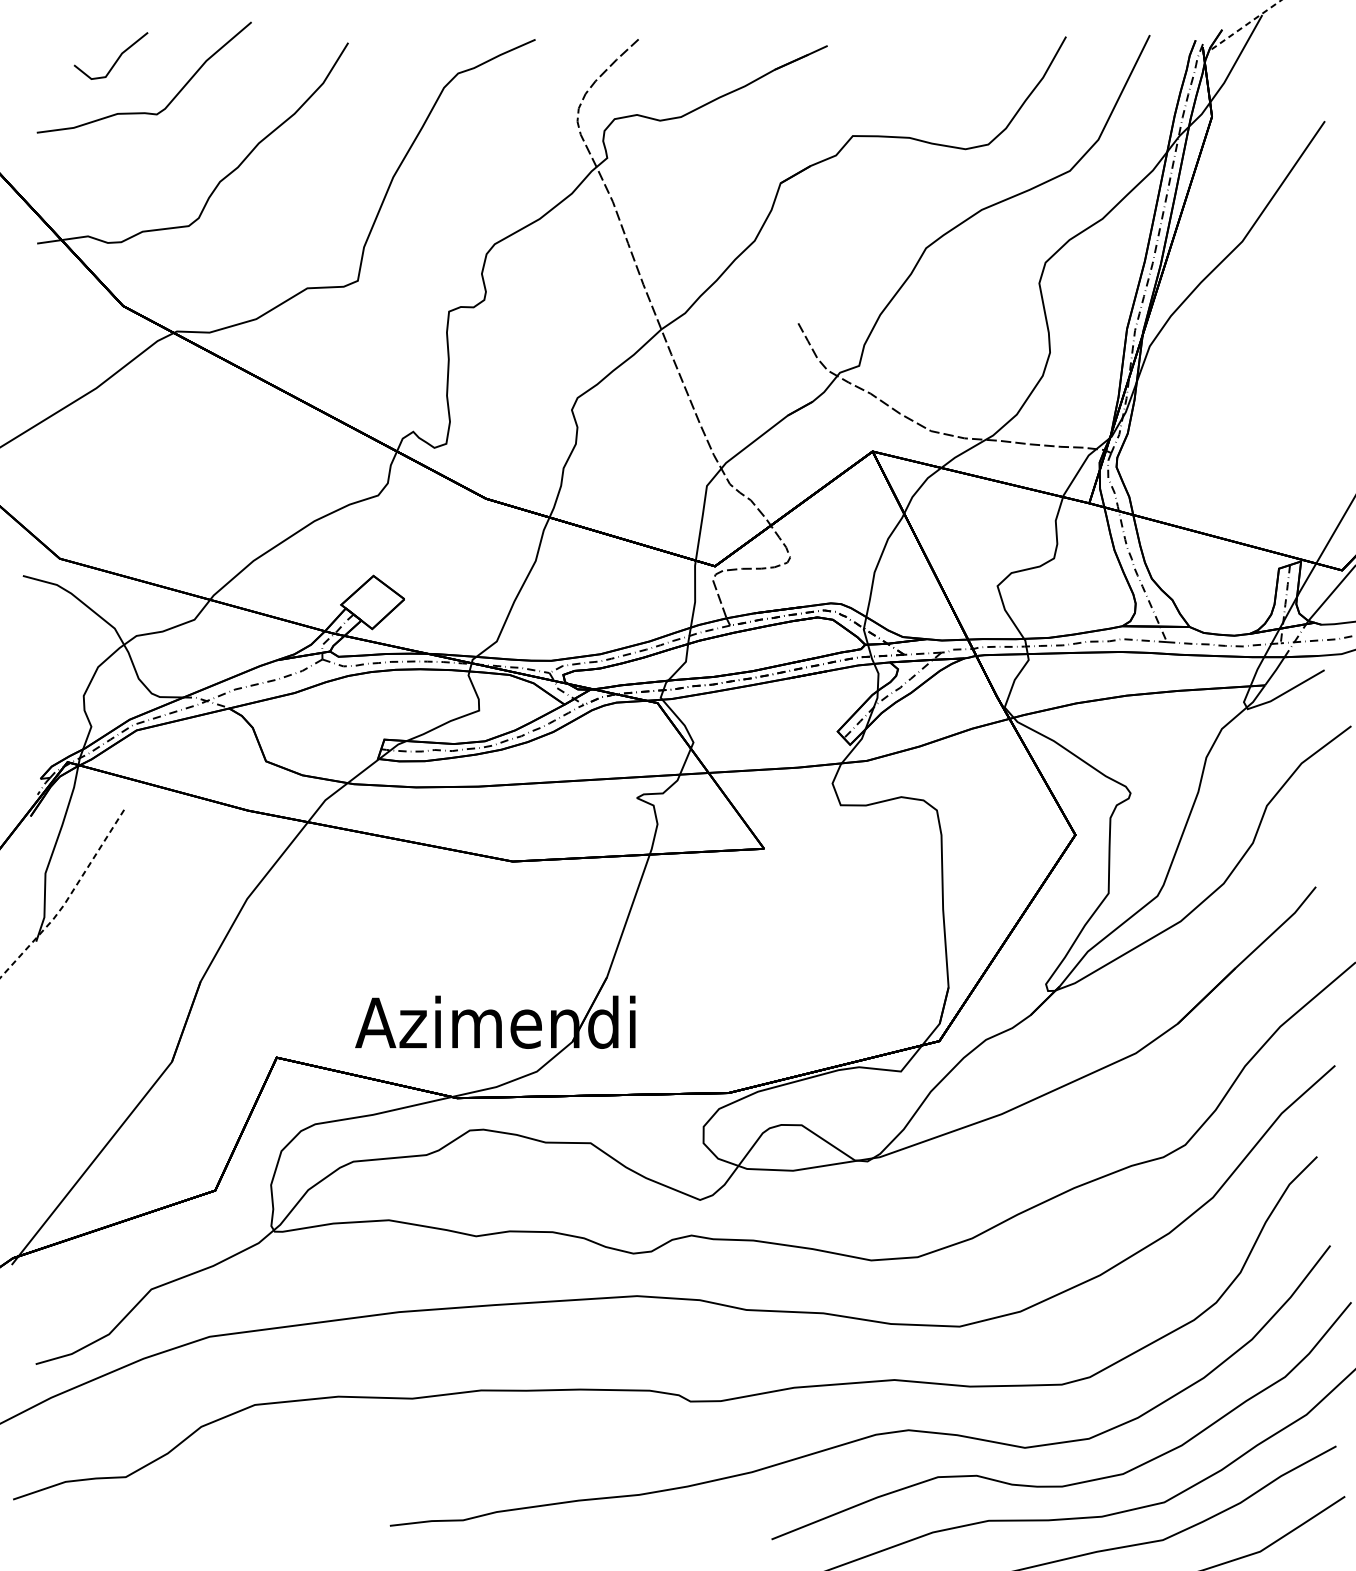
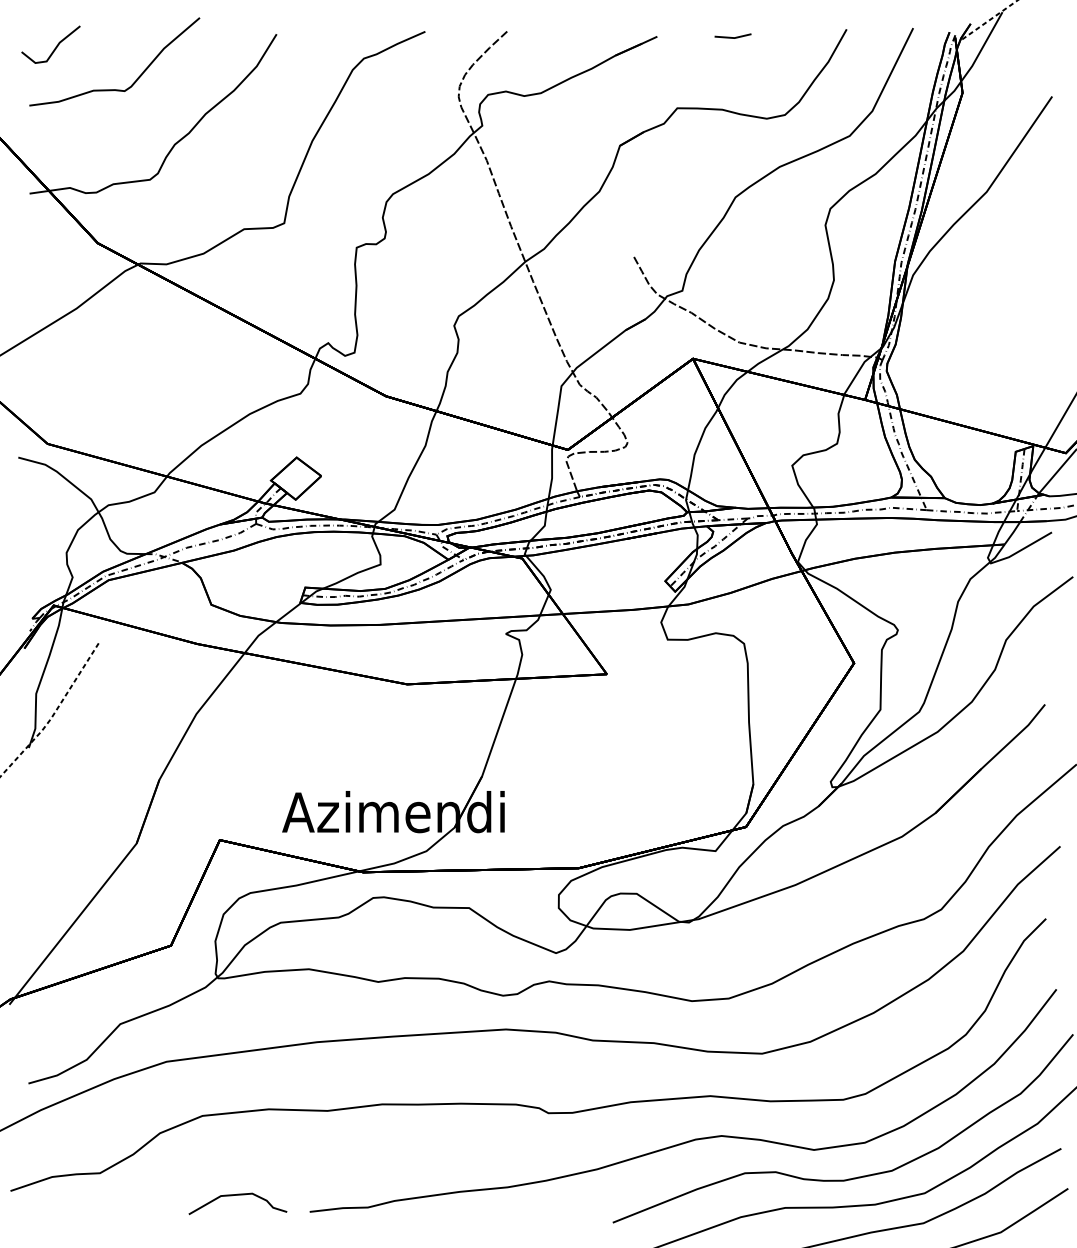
line: (922, 46) -> (732, 37), added
line: (116, 59) -> (55, 47), moved
curve: (299, 1505) -> (237, 1195), added

